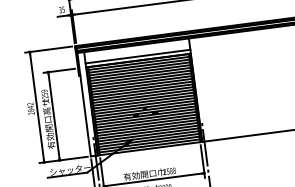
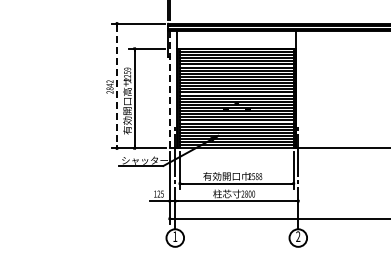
line: (137, 56) -> (236, 44), removed
line: (83, 100) -> (169, 85), solid -> dashed
line: (37, 106) -> (117, 85), solid -> dashed

